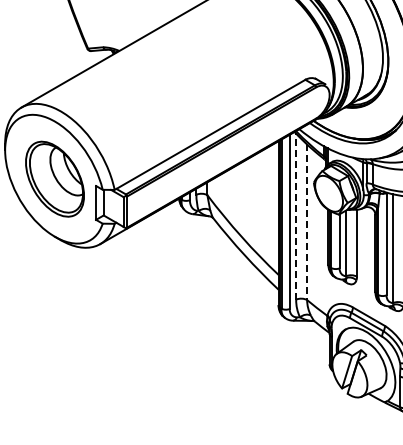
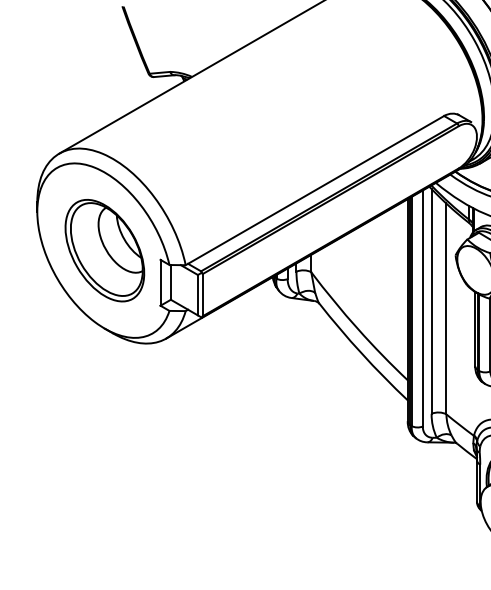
line: (296, 216) -> (432, 301), dashed -> solid
line: (307, 222) -> (446, 309), dashed -> solid

